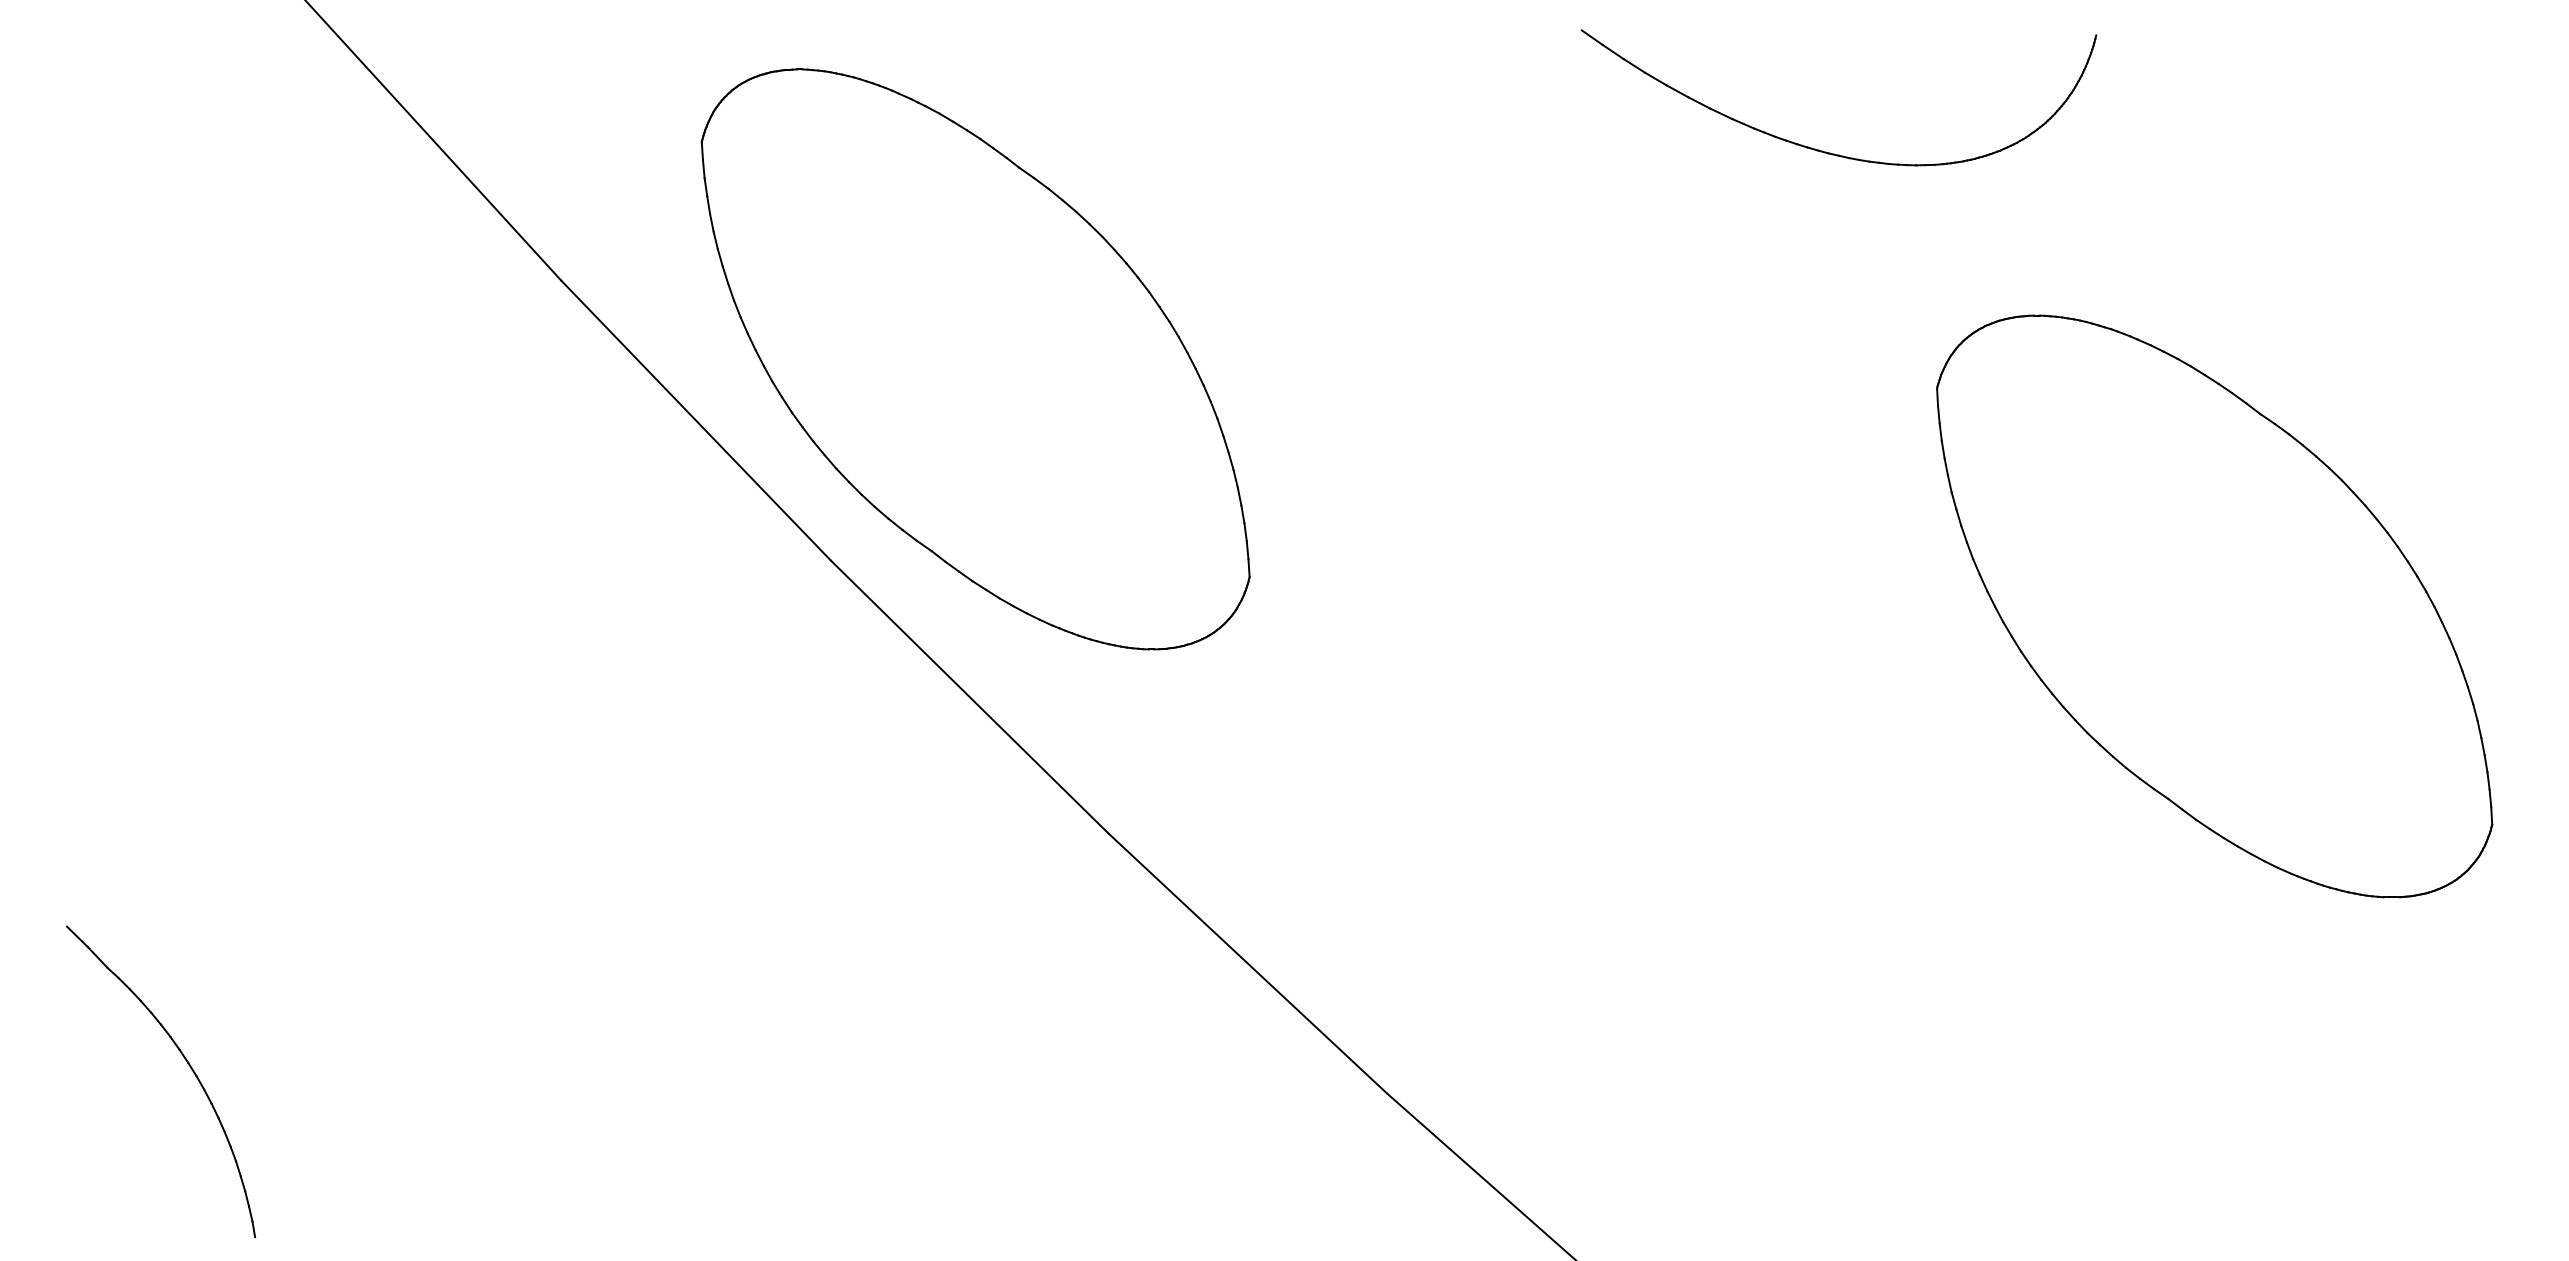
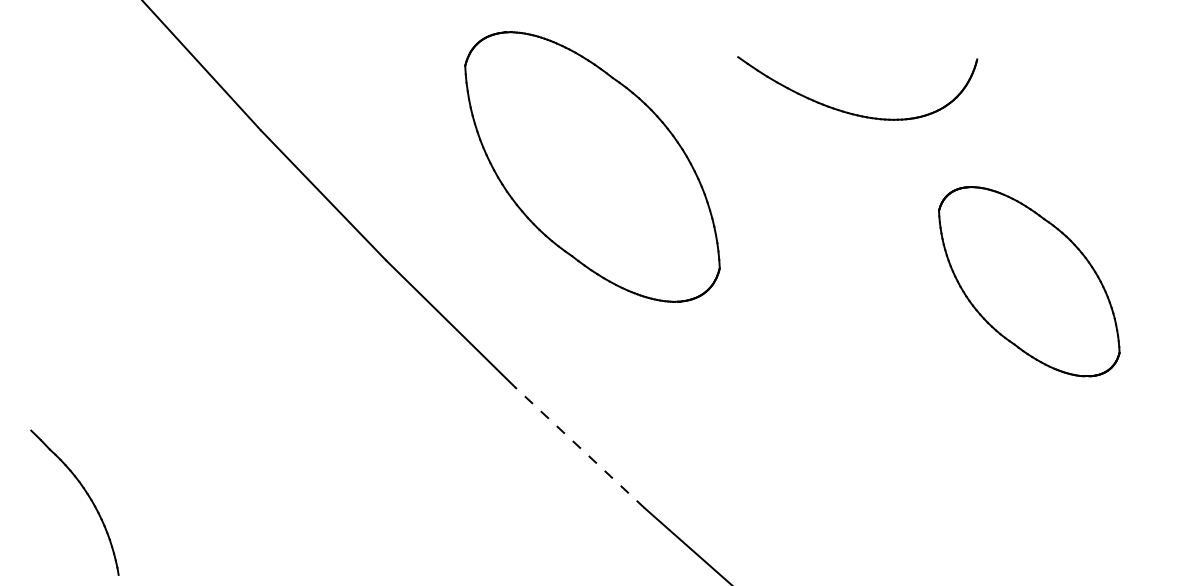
part: (1823, 149) -> (850, 112), moved
part: (975, 358) -> (592, 166), moved
part: (2215, 605) -> (1029, 281), size x0.7
line: (1246, 962) -> (579, 447), solid -> dashed

